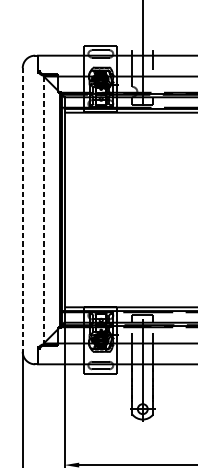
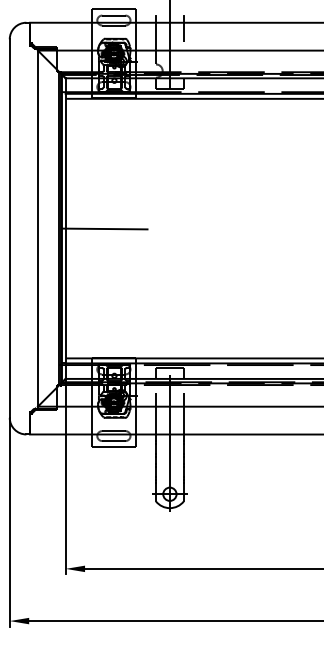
line: (93, 209) -> (104, 228), added
line: (22, 210) -> (9, 229), dashed -> solid
line: (43, 210) -> (37, 229), dashed -> solid

